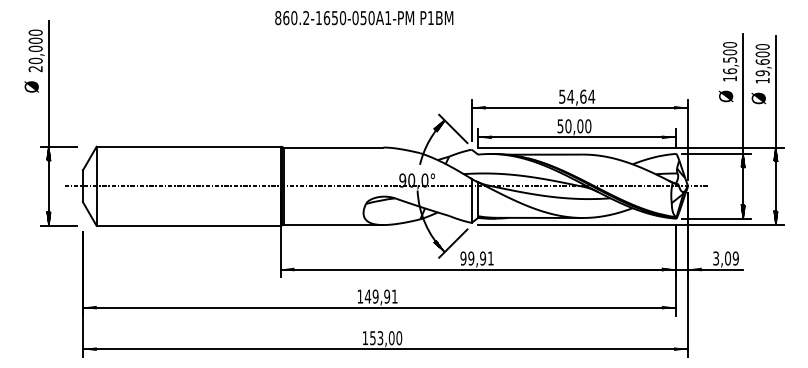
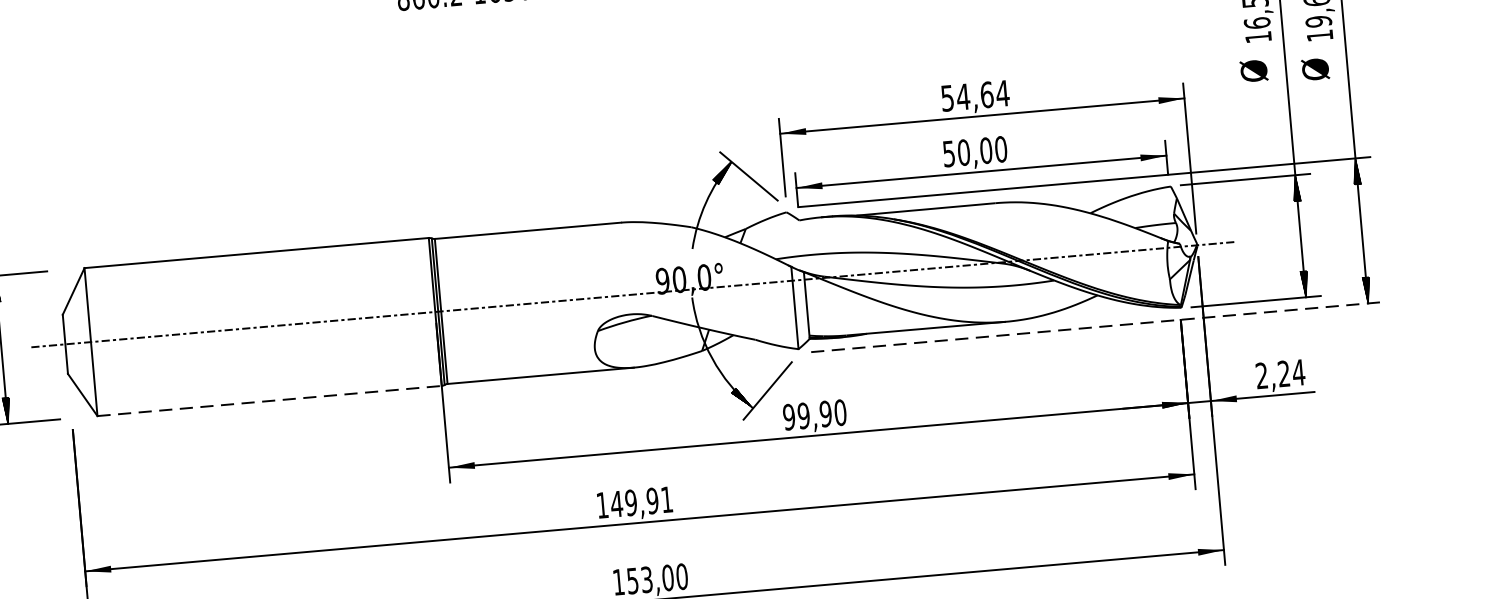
line: (189, 225) -> (271, 400), solid -> dashed
line: (630, 225) -> (1096, 328), solid -> dashed
text: (490, 258) -> (839, 412), 99,91 -> 99,90
text: (726, 258) -> (1281, 374), 3,09 -> 2,24

